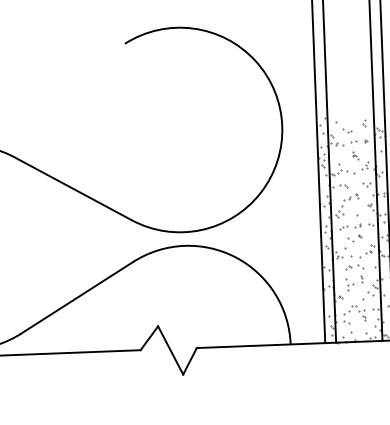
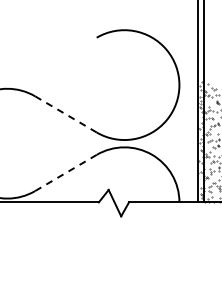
line: (72, 188) -> (65, 114), solid -> dashed
line: (76, 296) -> (65, 172), solid -> dashed

